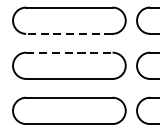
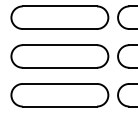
line: (68, 34) -> (59, 29), dashed -> solid
line: (70, 53) -> (60, 45), dashed -> solid

